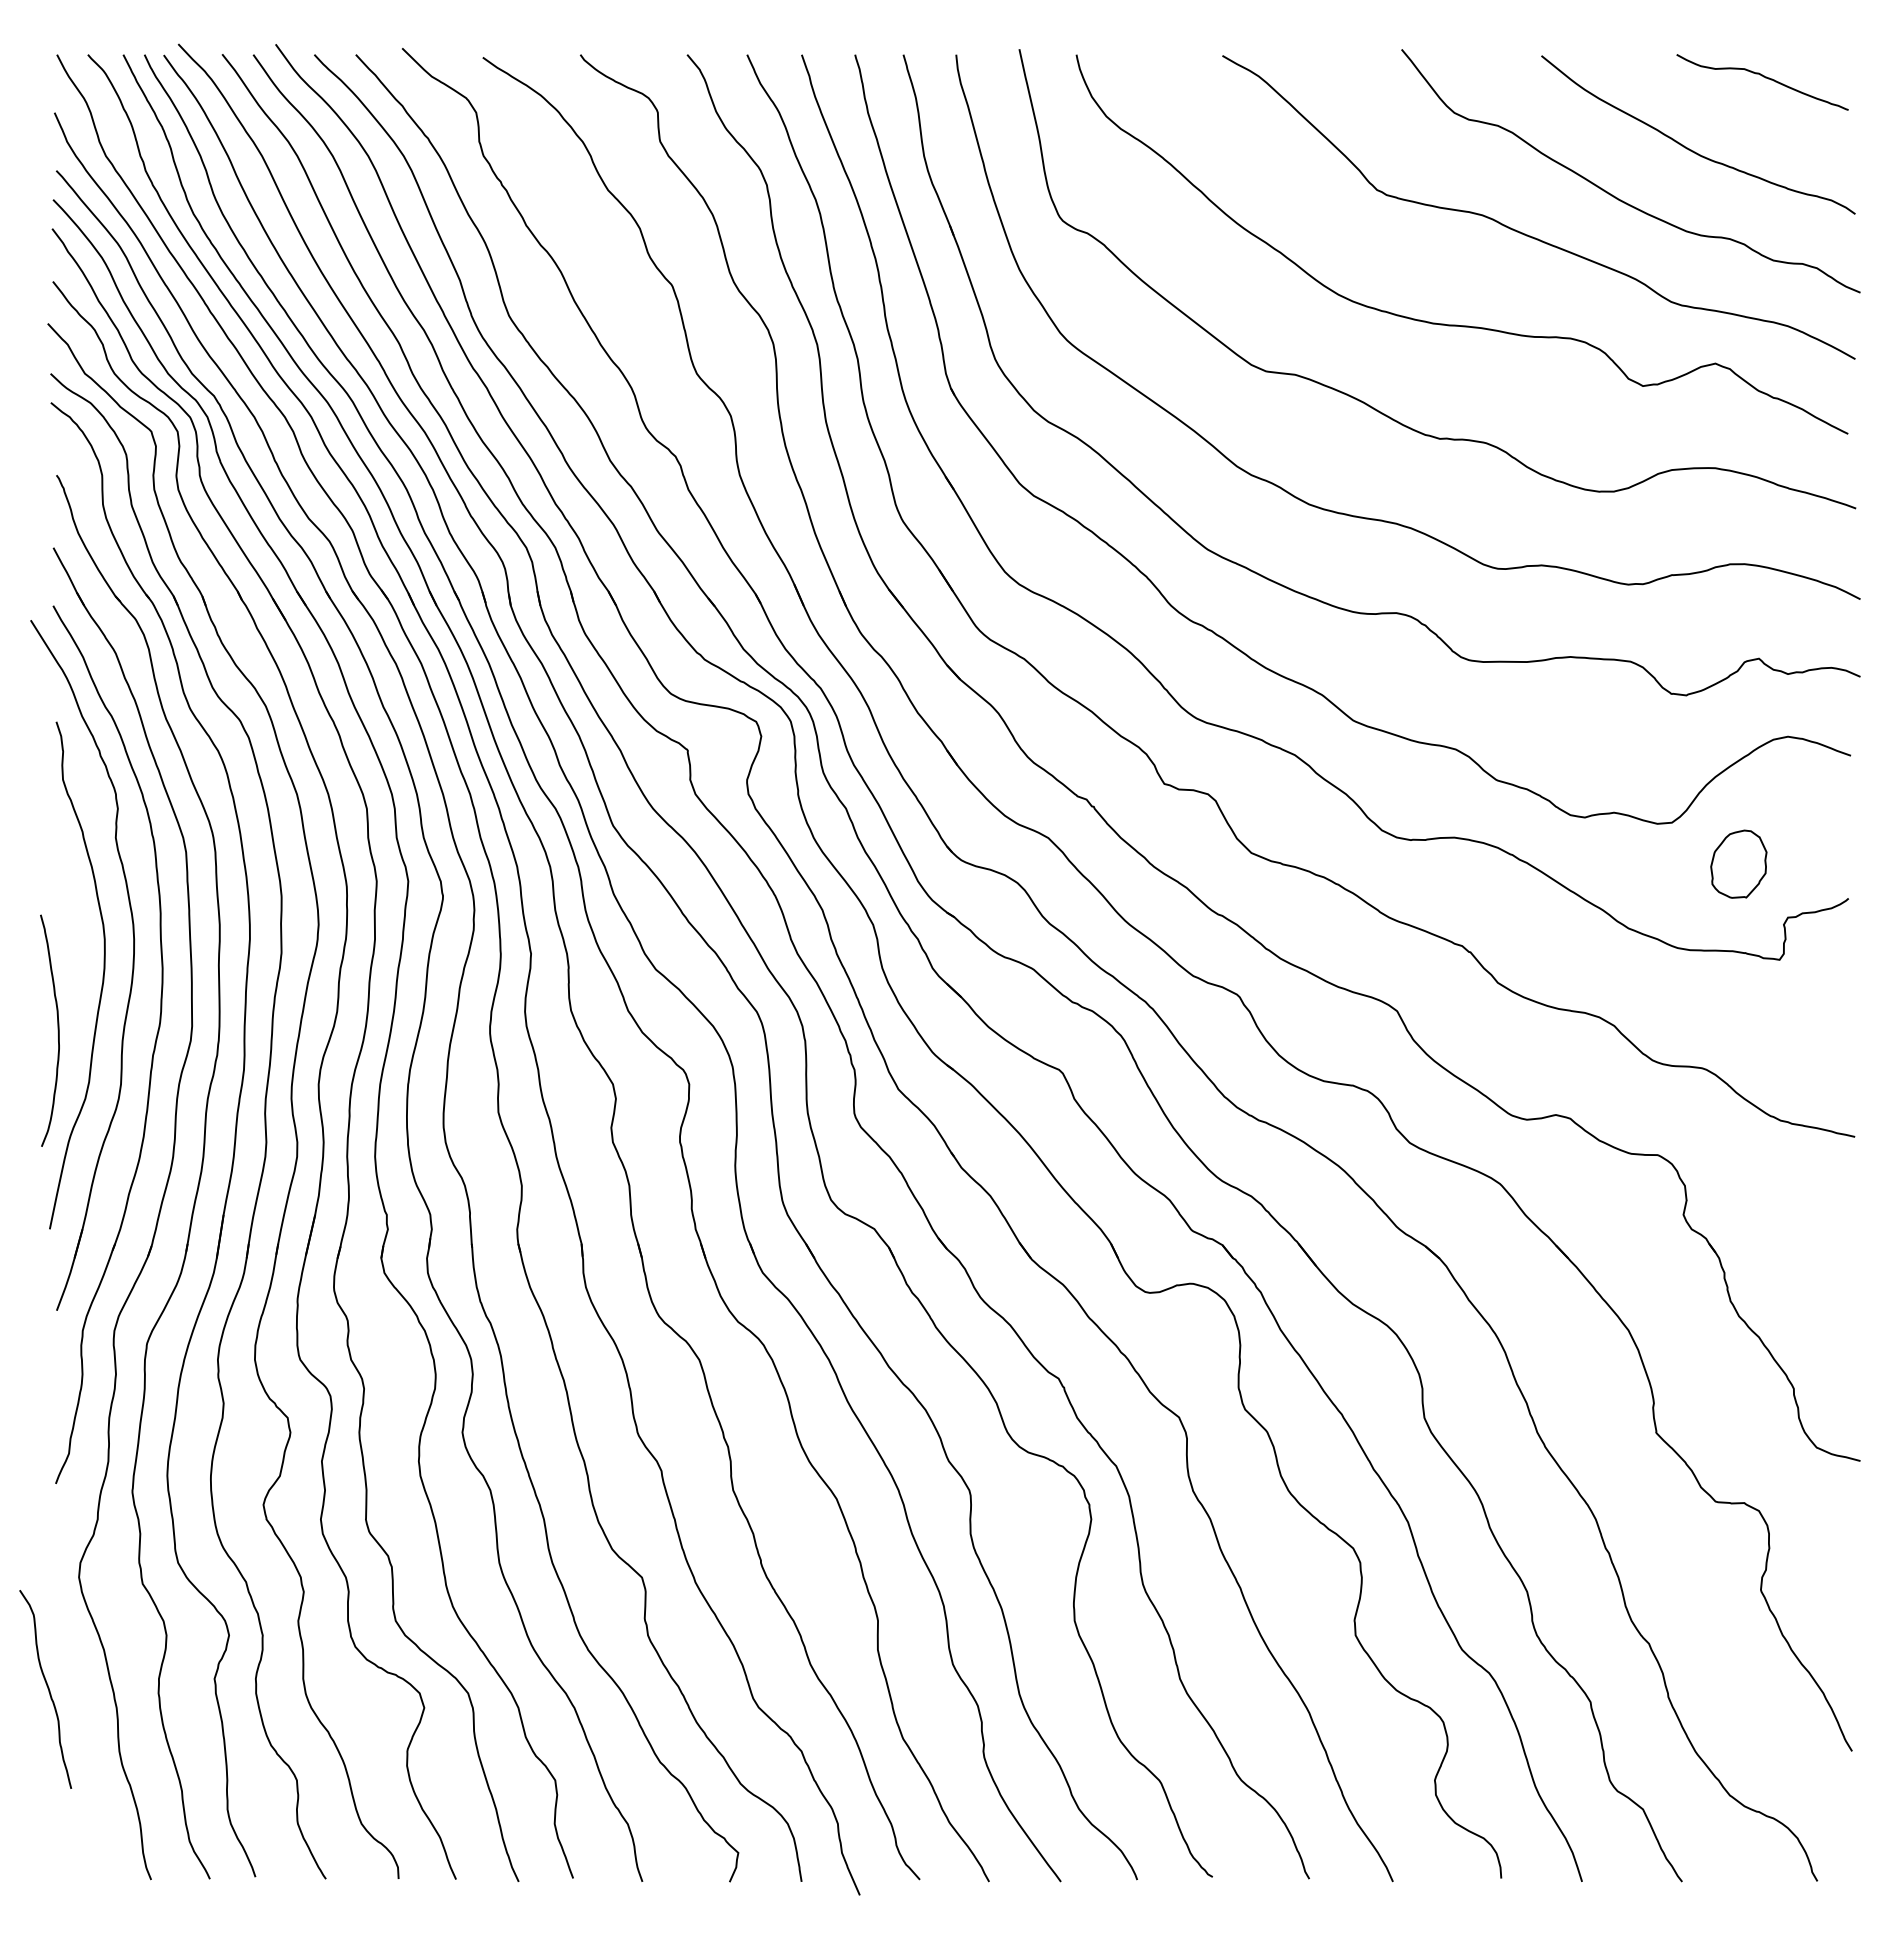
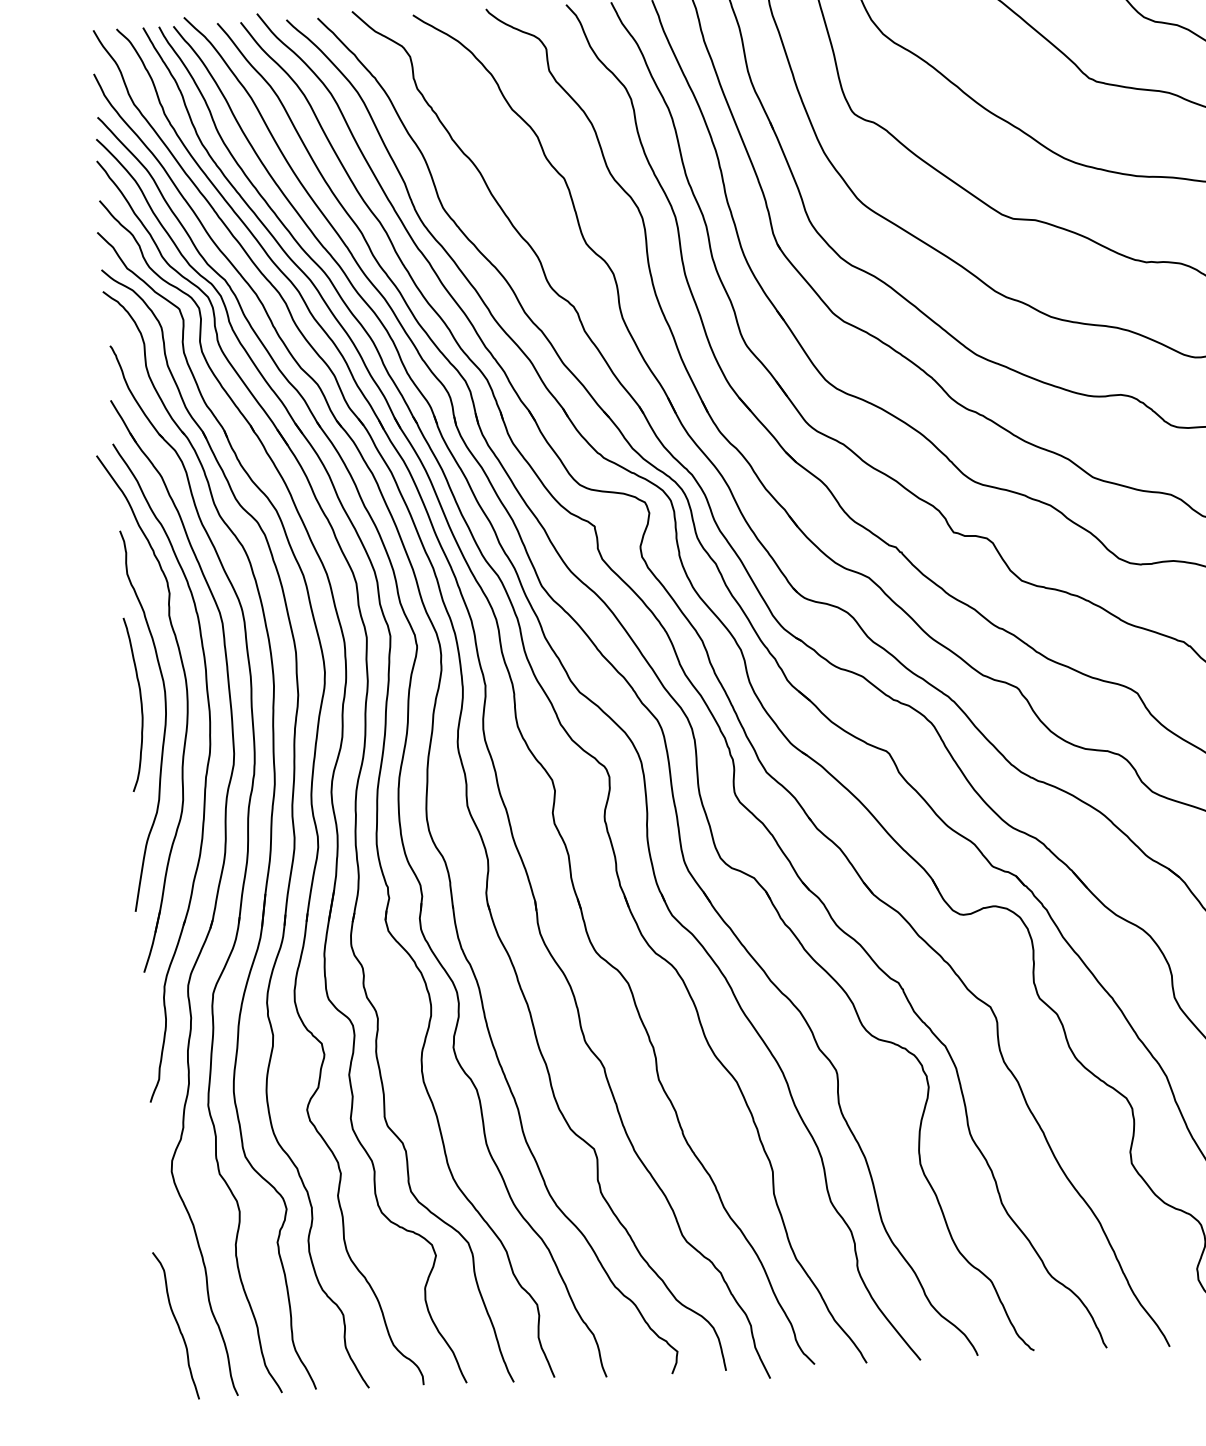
curve: (57, 1030) -> (140, 704), moved
curve: (47, 1688) -> (177, 1325), moved

